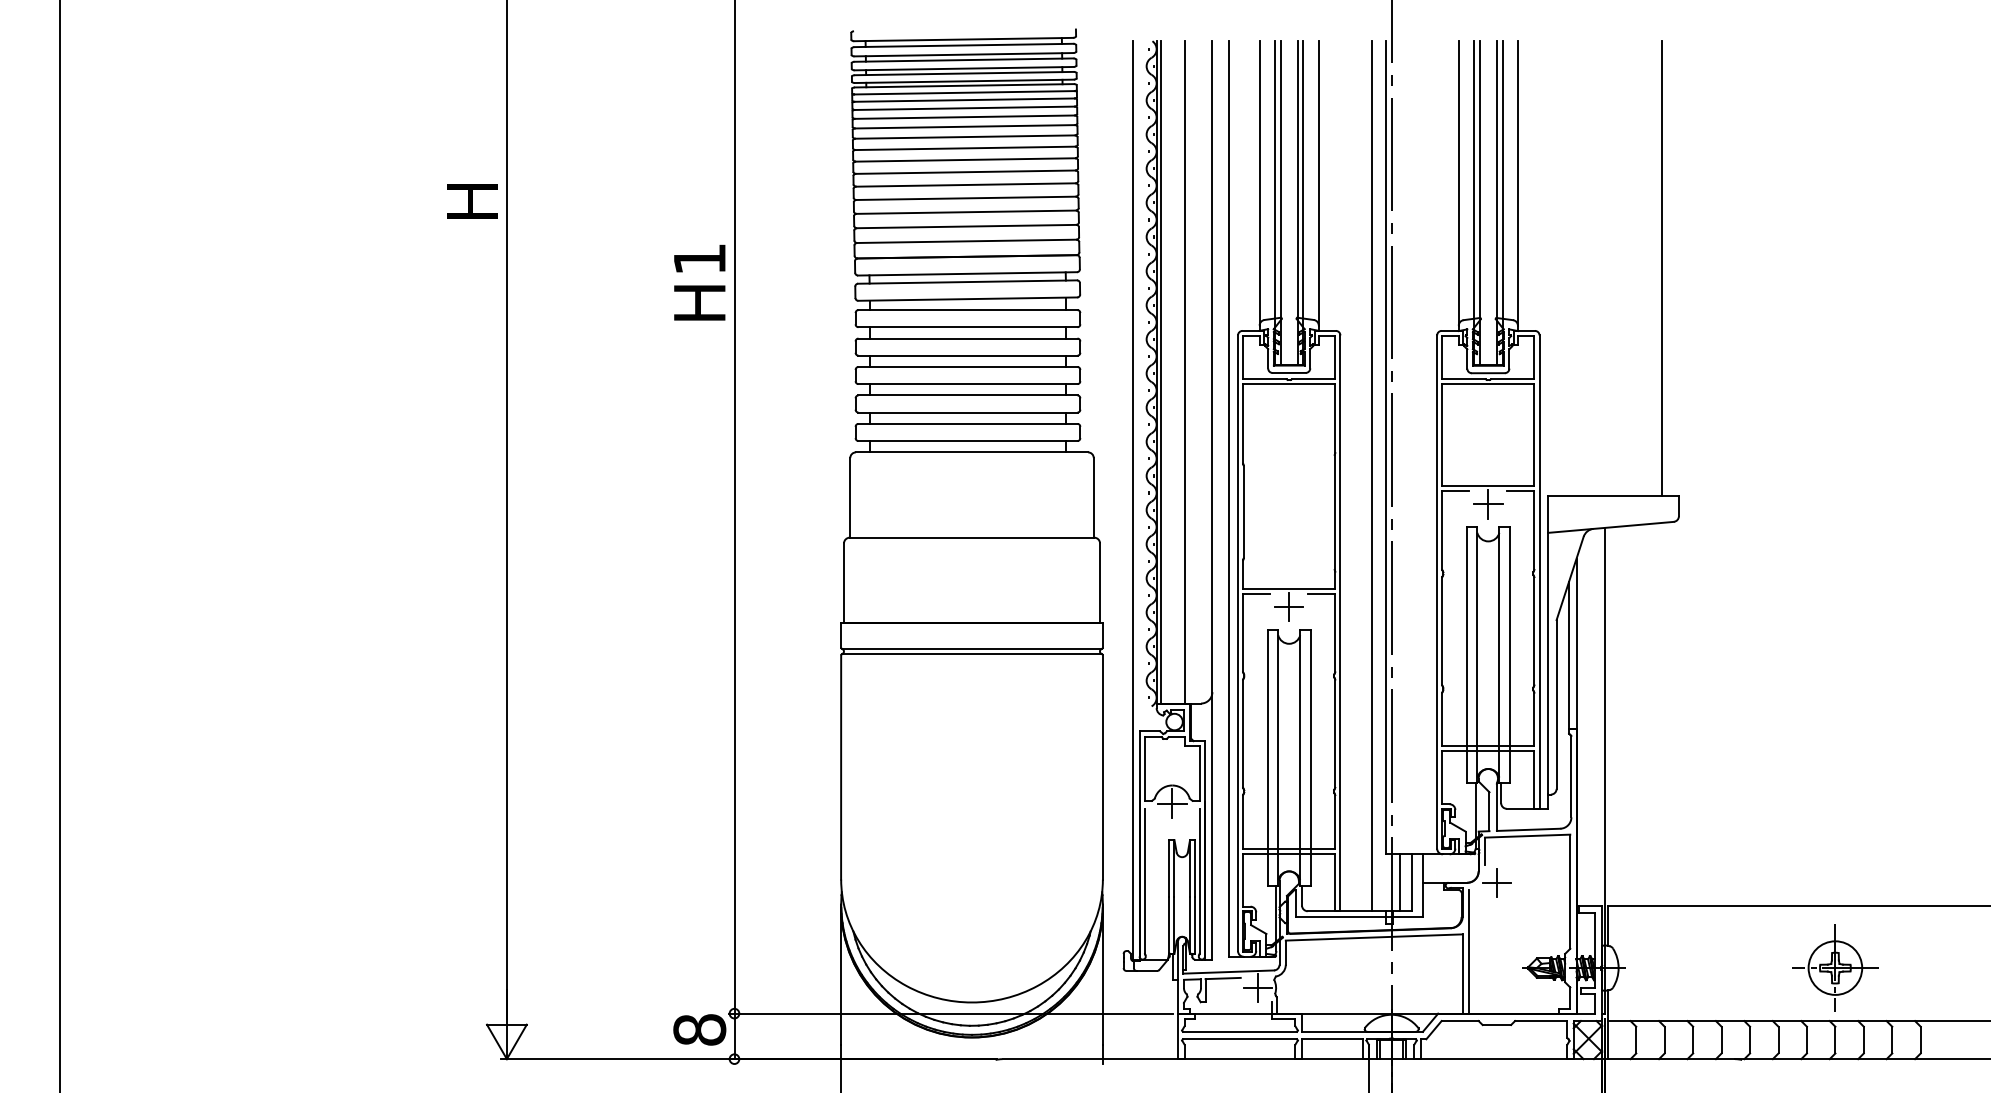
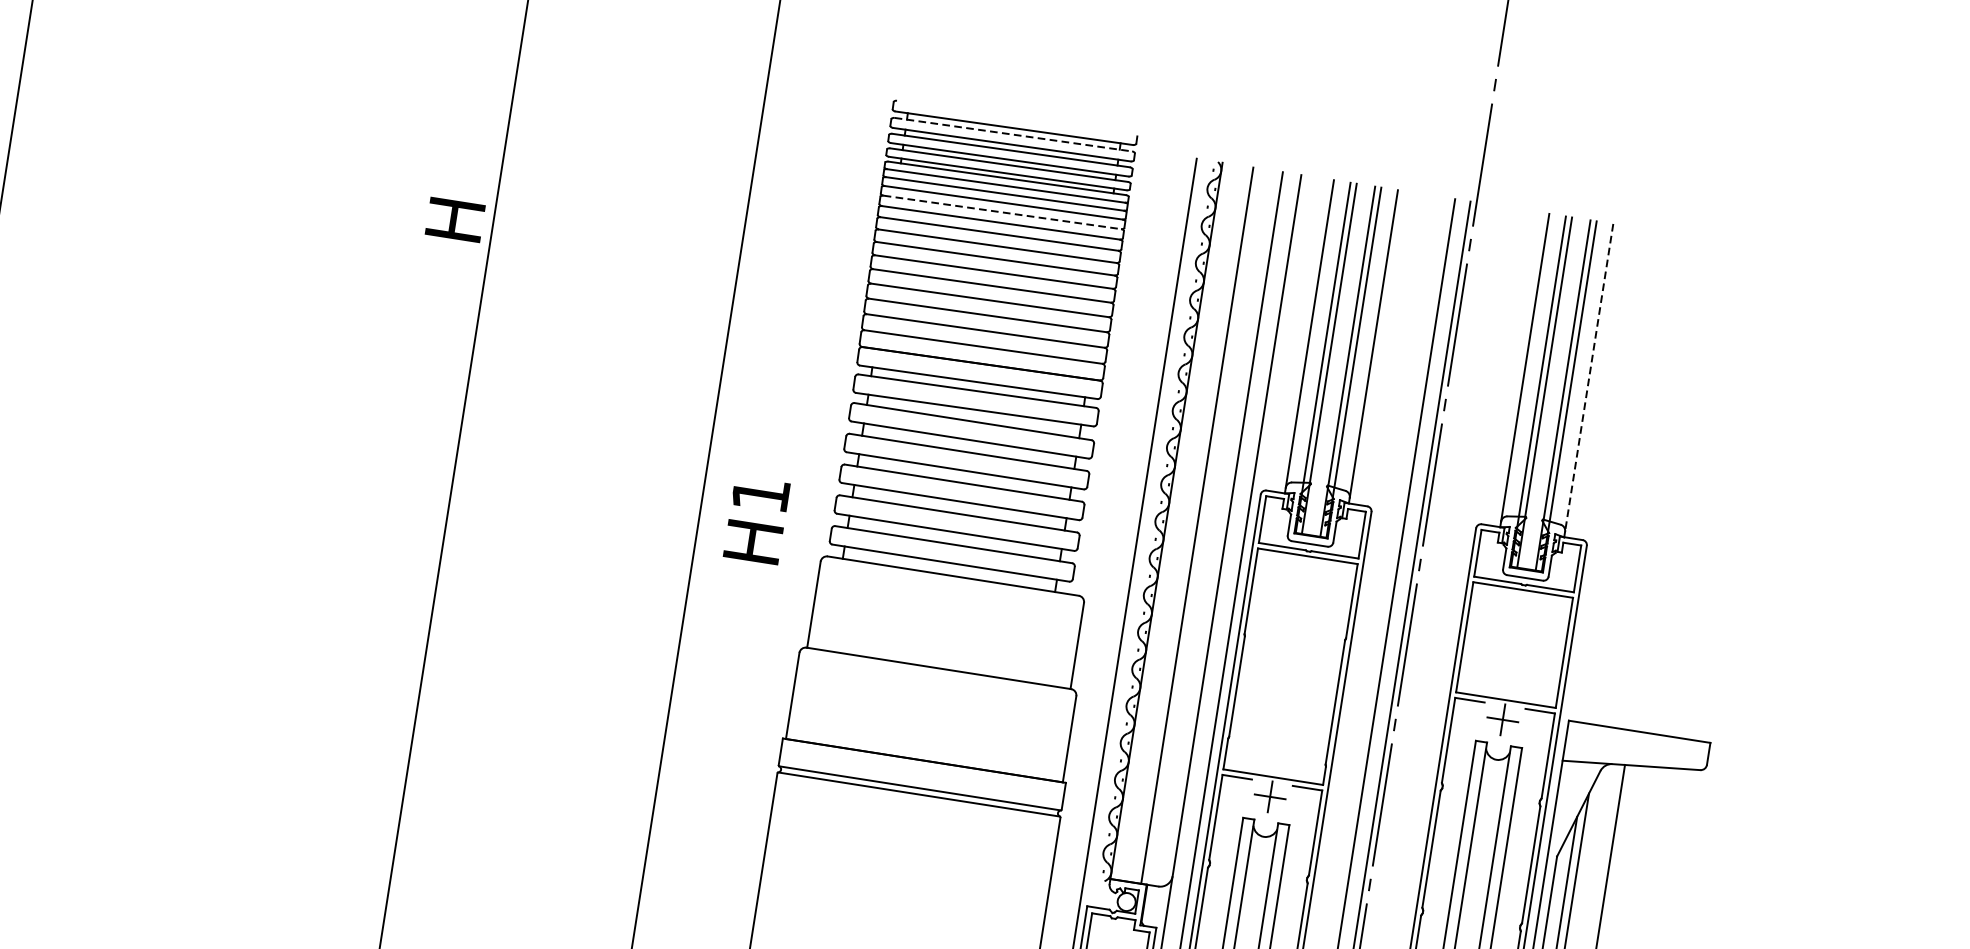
line: (963, 45) -> (1013, 134), solid -> dashed
line: (964, 117) -> (1001, 212), solid -> dashed
line: (1517, 184) -> (1588, 378), solid -> dashed
line: (1661, 268) -> (1730, 494), removed
text: (699, 282) -> (756, 519), moved
line: (1161, 372) -> (1171, 521), removed

